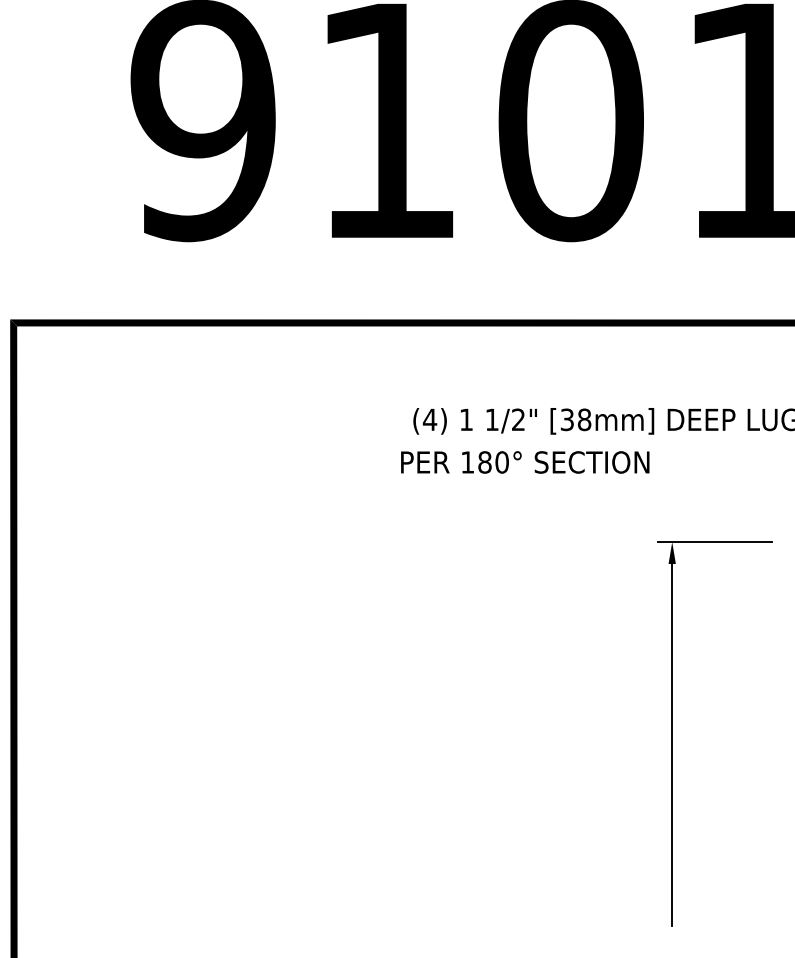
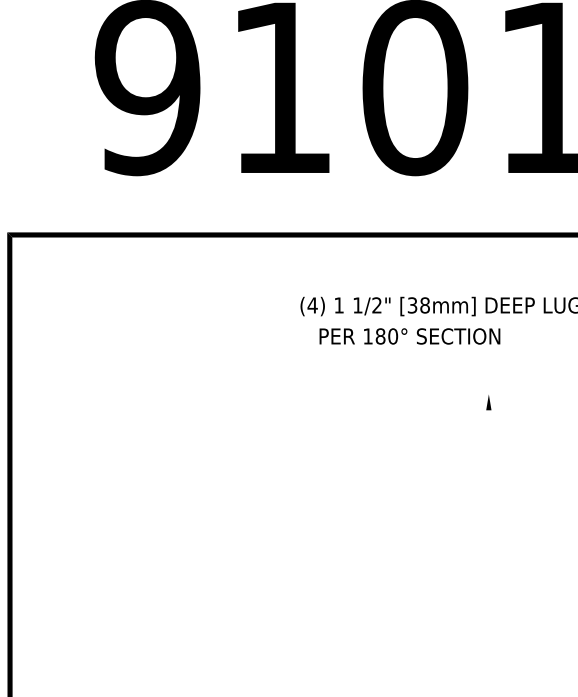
text: (524, 462) -> (409, 336), moved
line: (714, 542) -> (519, 394), removed
line: (671, 744) -> (488, 541), removed

